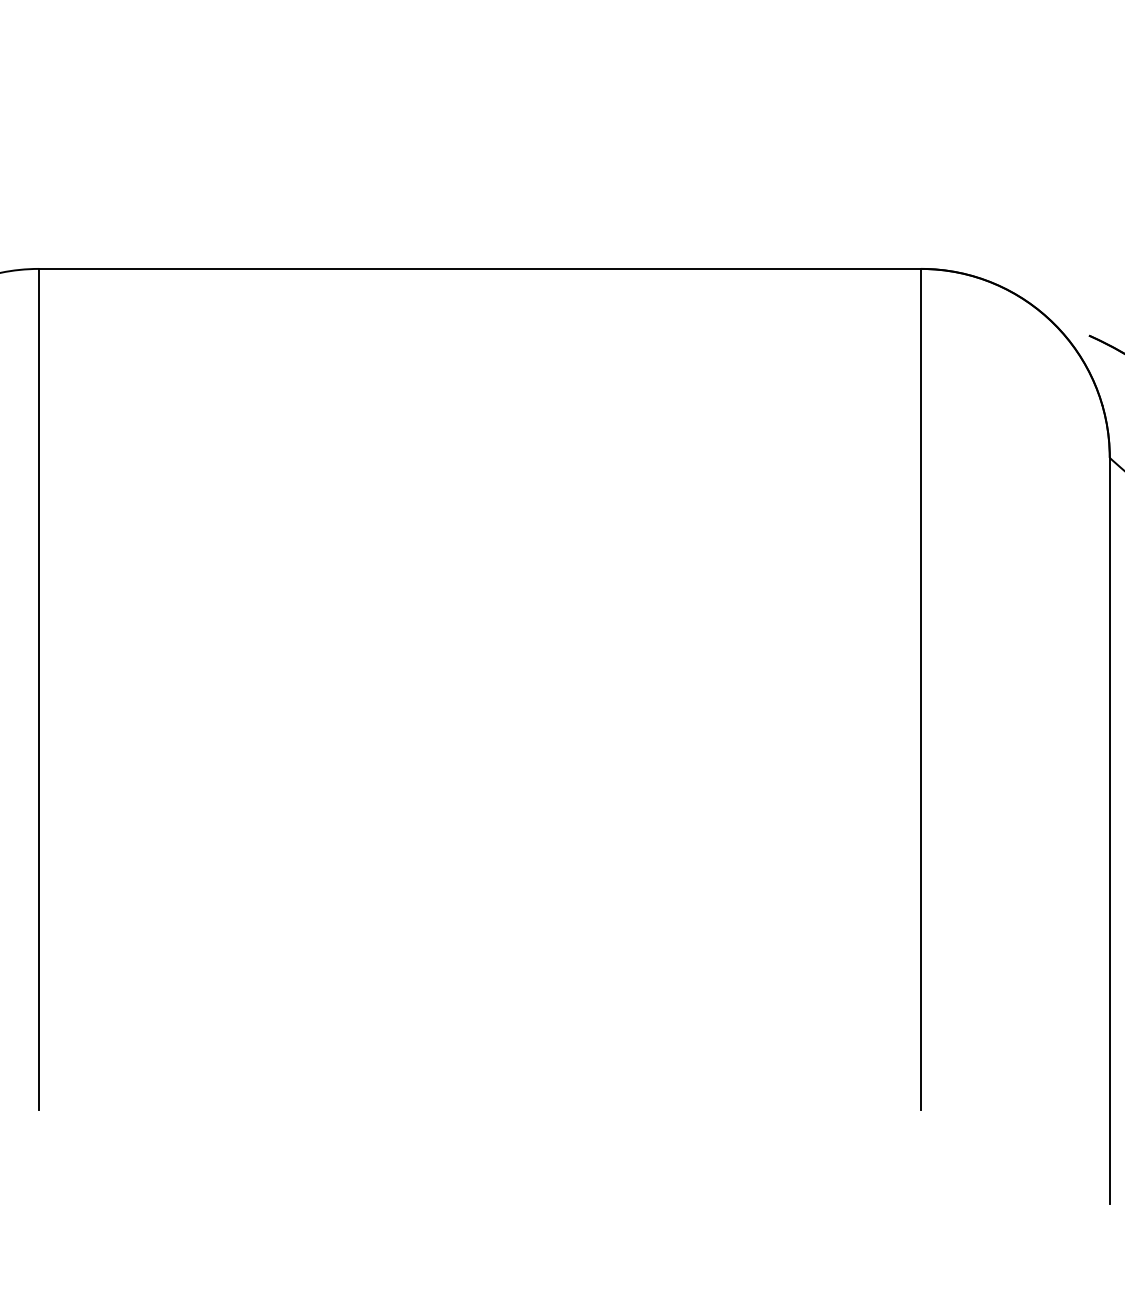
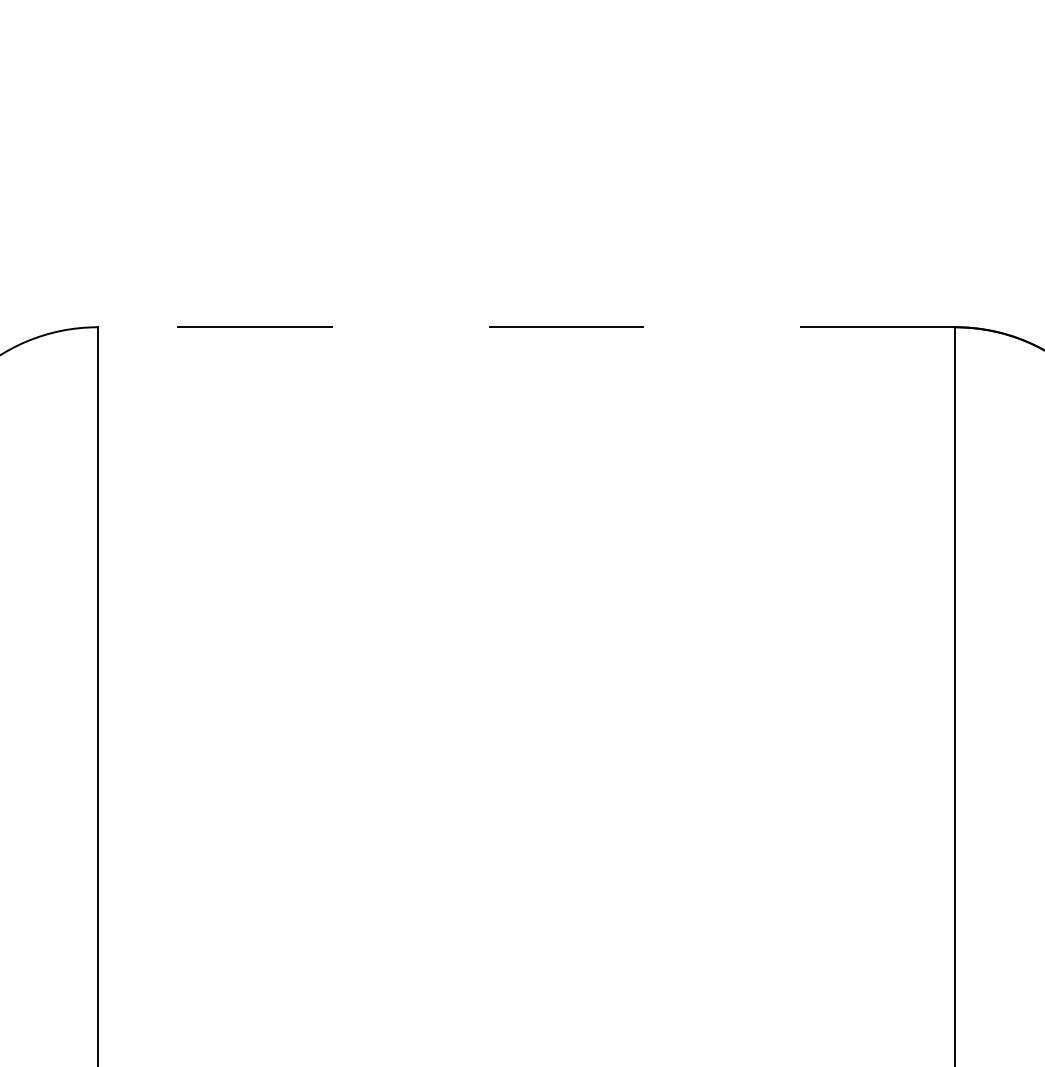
line: (479, 268) -> (526, 326), solid -> dashed

